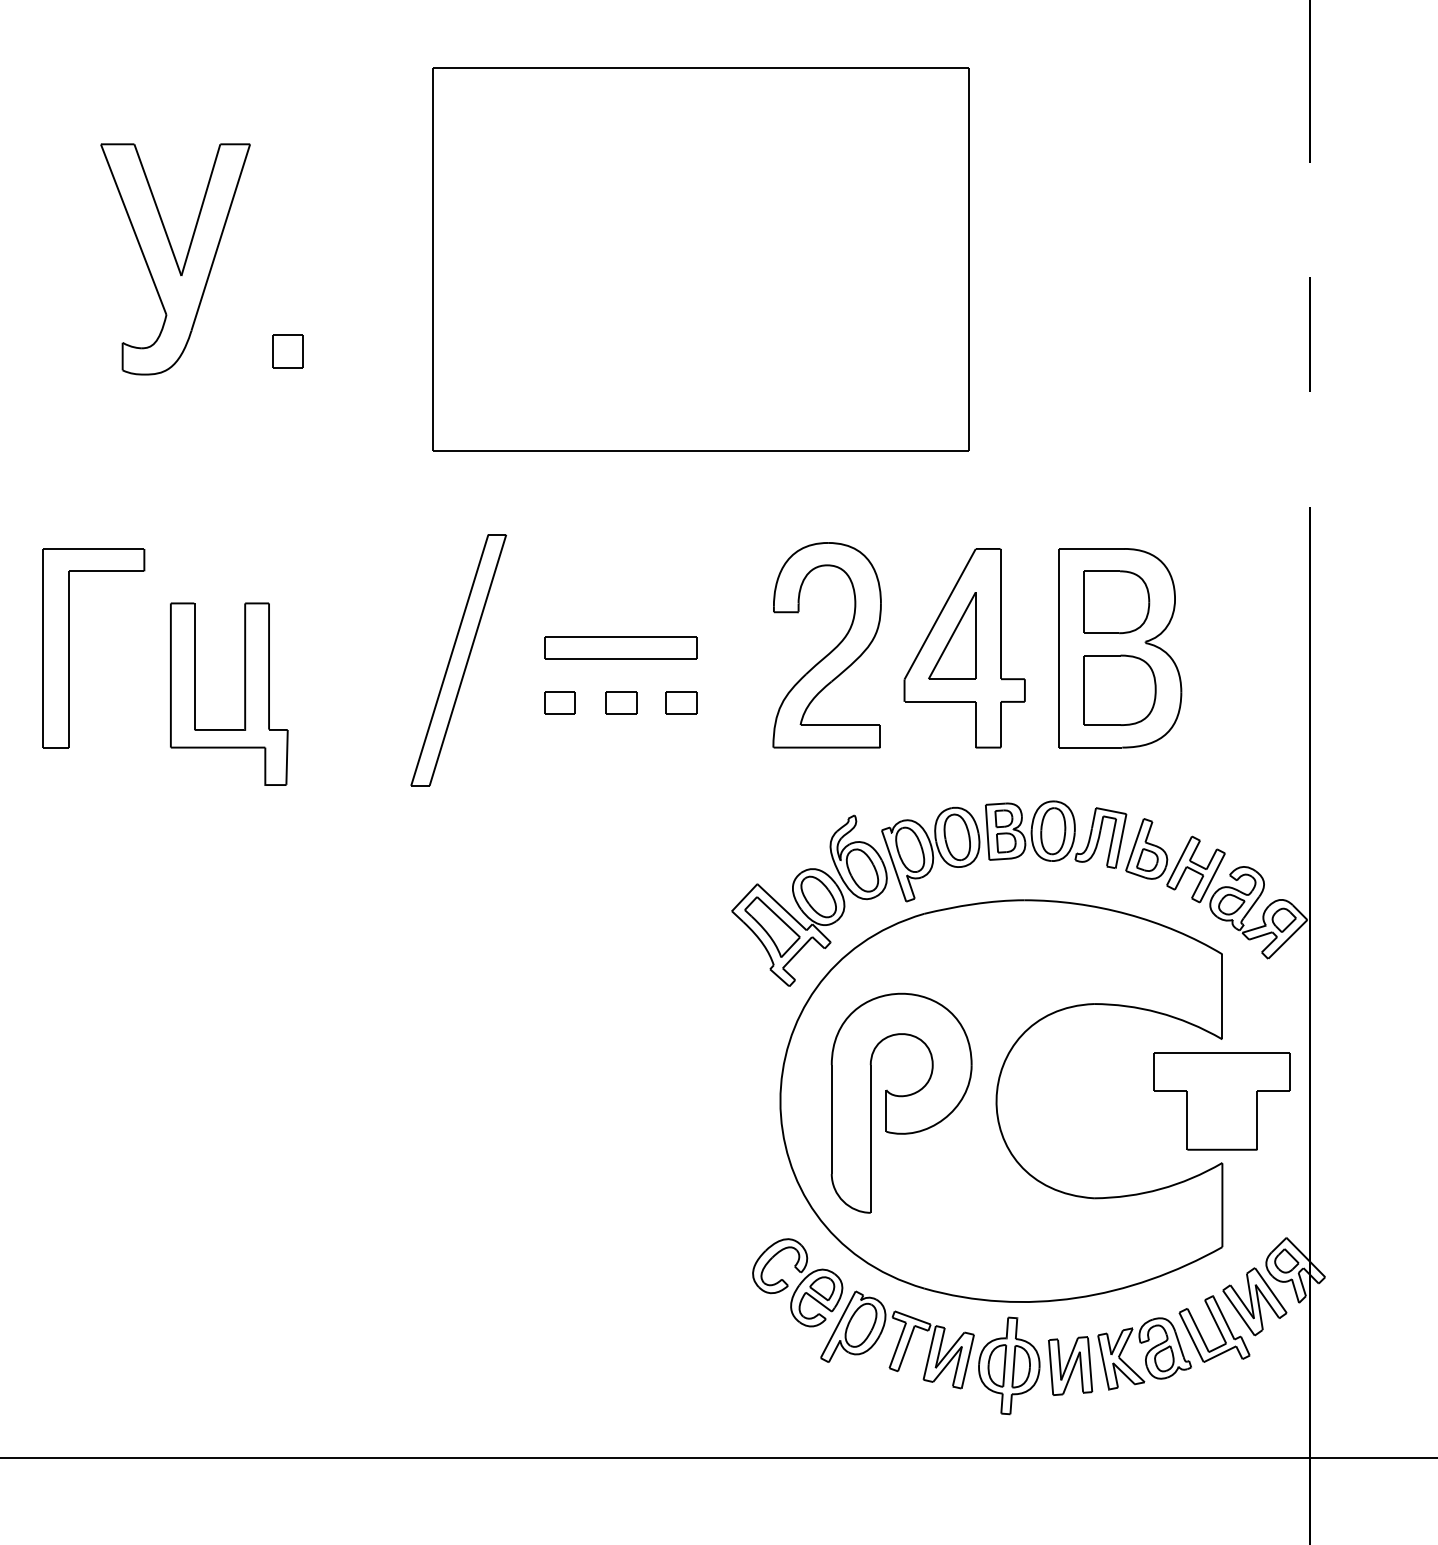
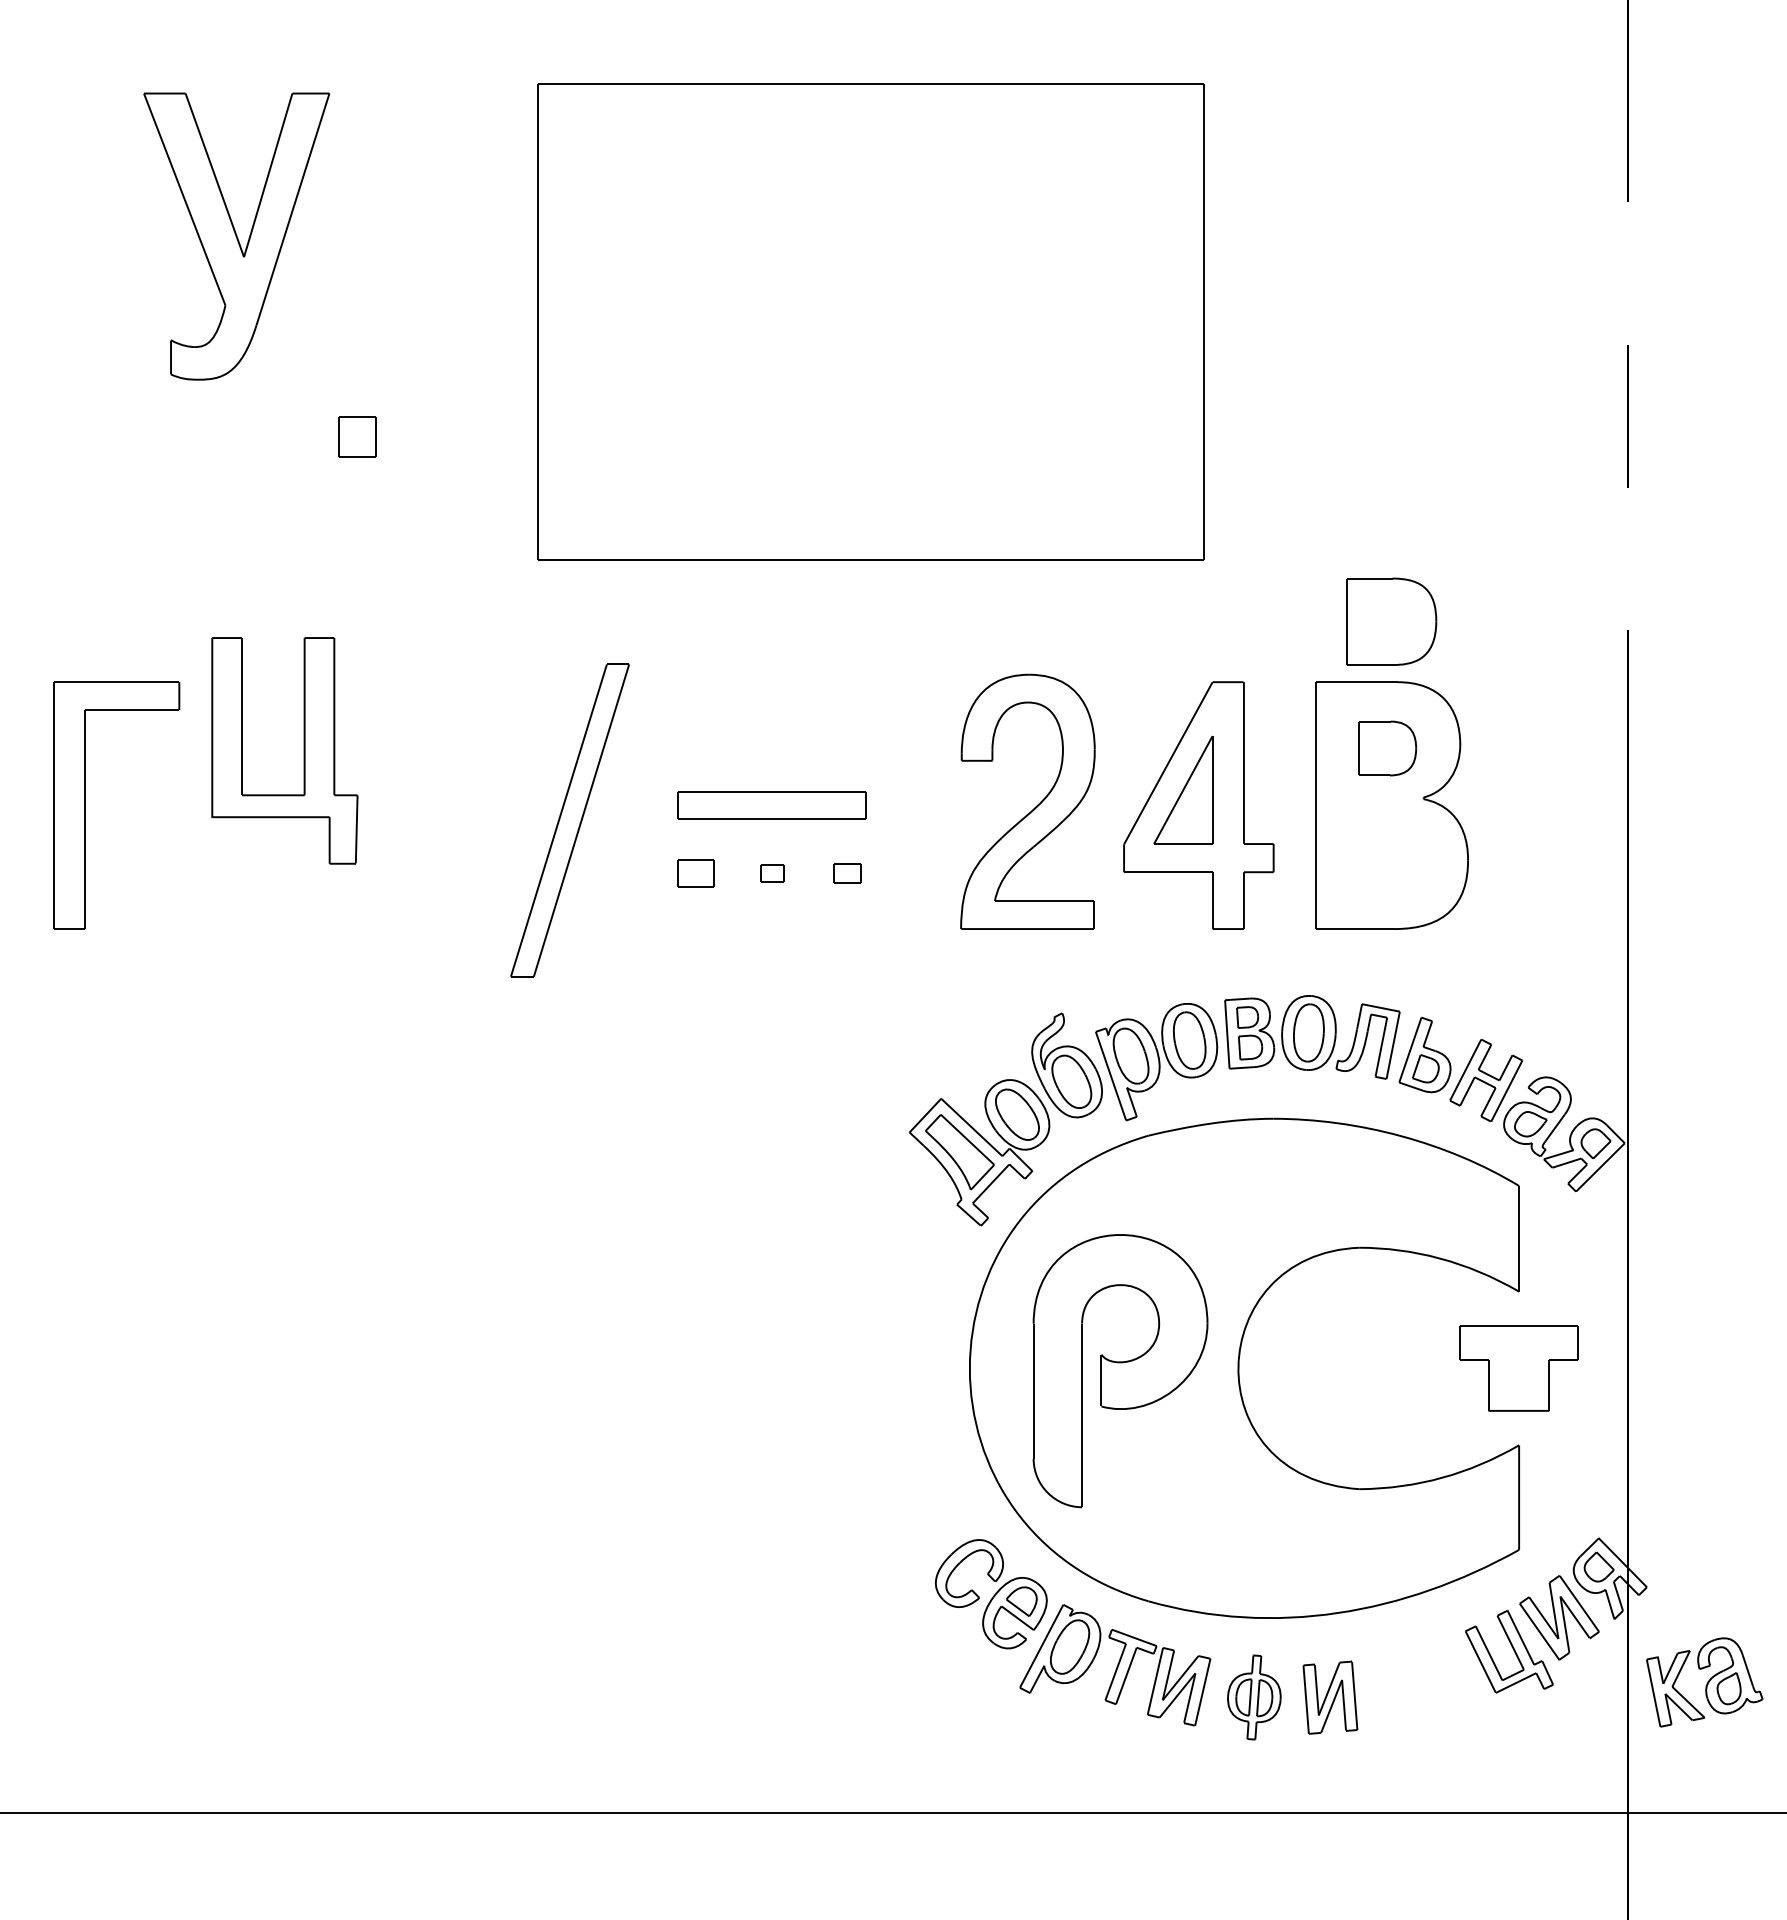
part: (175, 259) -> (236, 236), moved
part: (1116, 602) -> (1387, 748), size x0.7
part: (1119, 689) -> (1391, 620), moved
part: (244, 693) -> (303, 749), moved
part: (621, 702) -> (772, 873), size x0.6
part: (681, 702) -> (846, 873), size x0.7
part: (1221, 1101) -> (1518, 1368), size x0.7
part: (1144, 1353) -> (1704, 1682), moved
part: (1009, 1365) -> (1254, 1696), size x0.7

